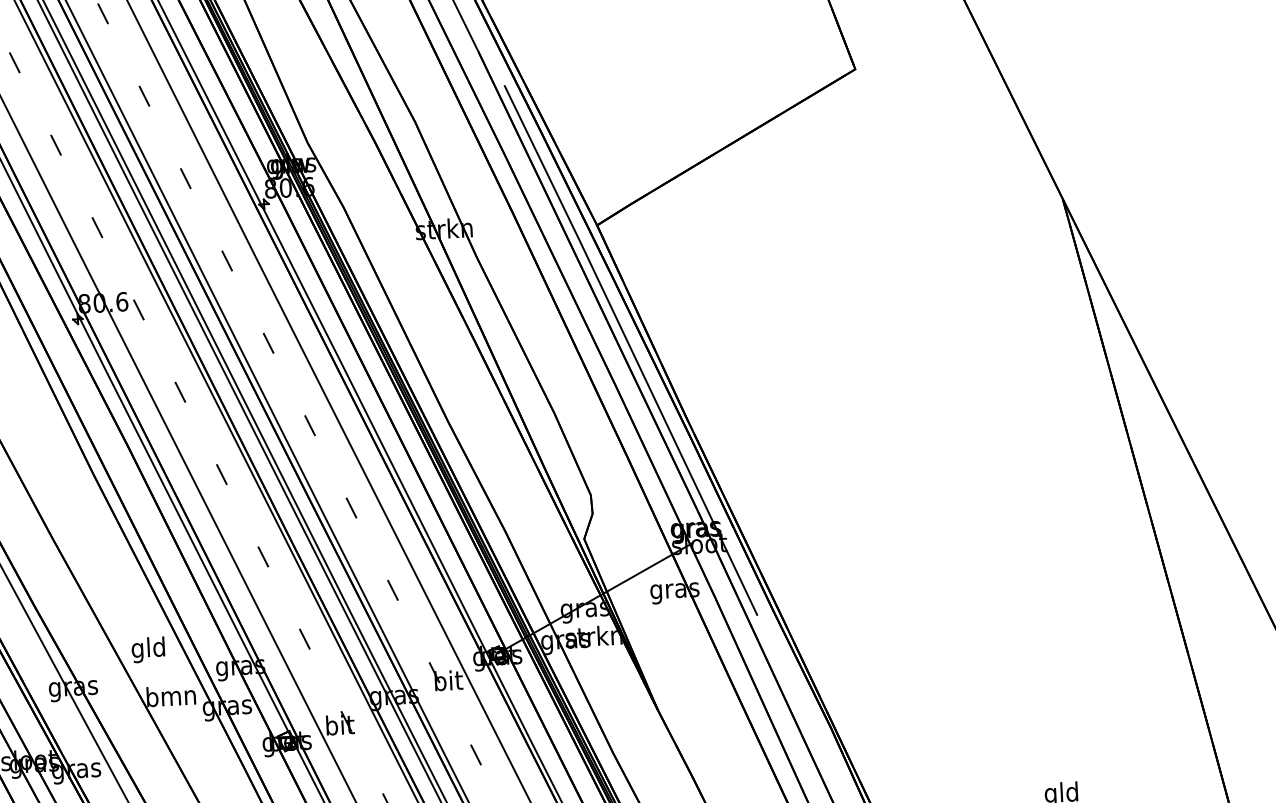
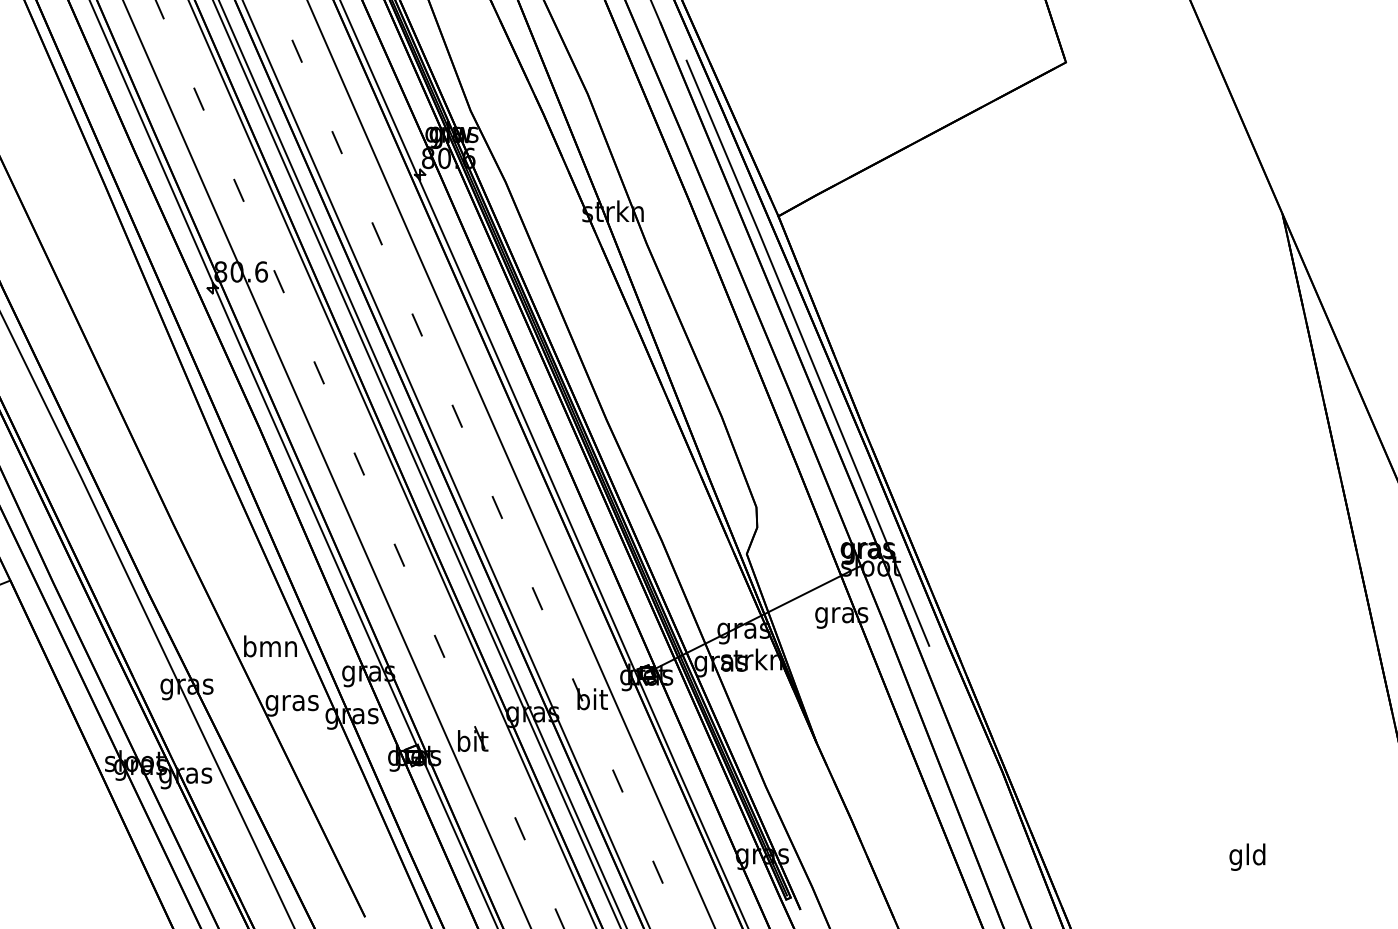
text: (148, 649) -> (270, 648), gld -> bmn
text: (170, 698) -> (291, 702), bmn -> gras

